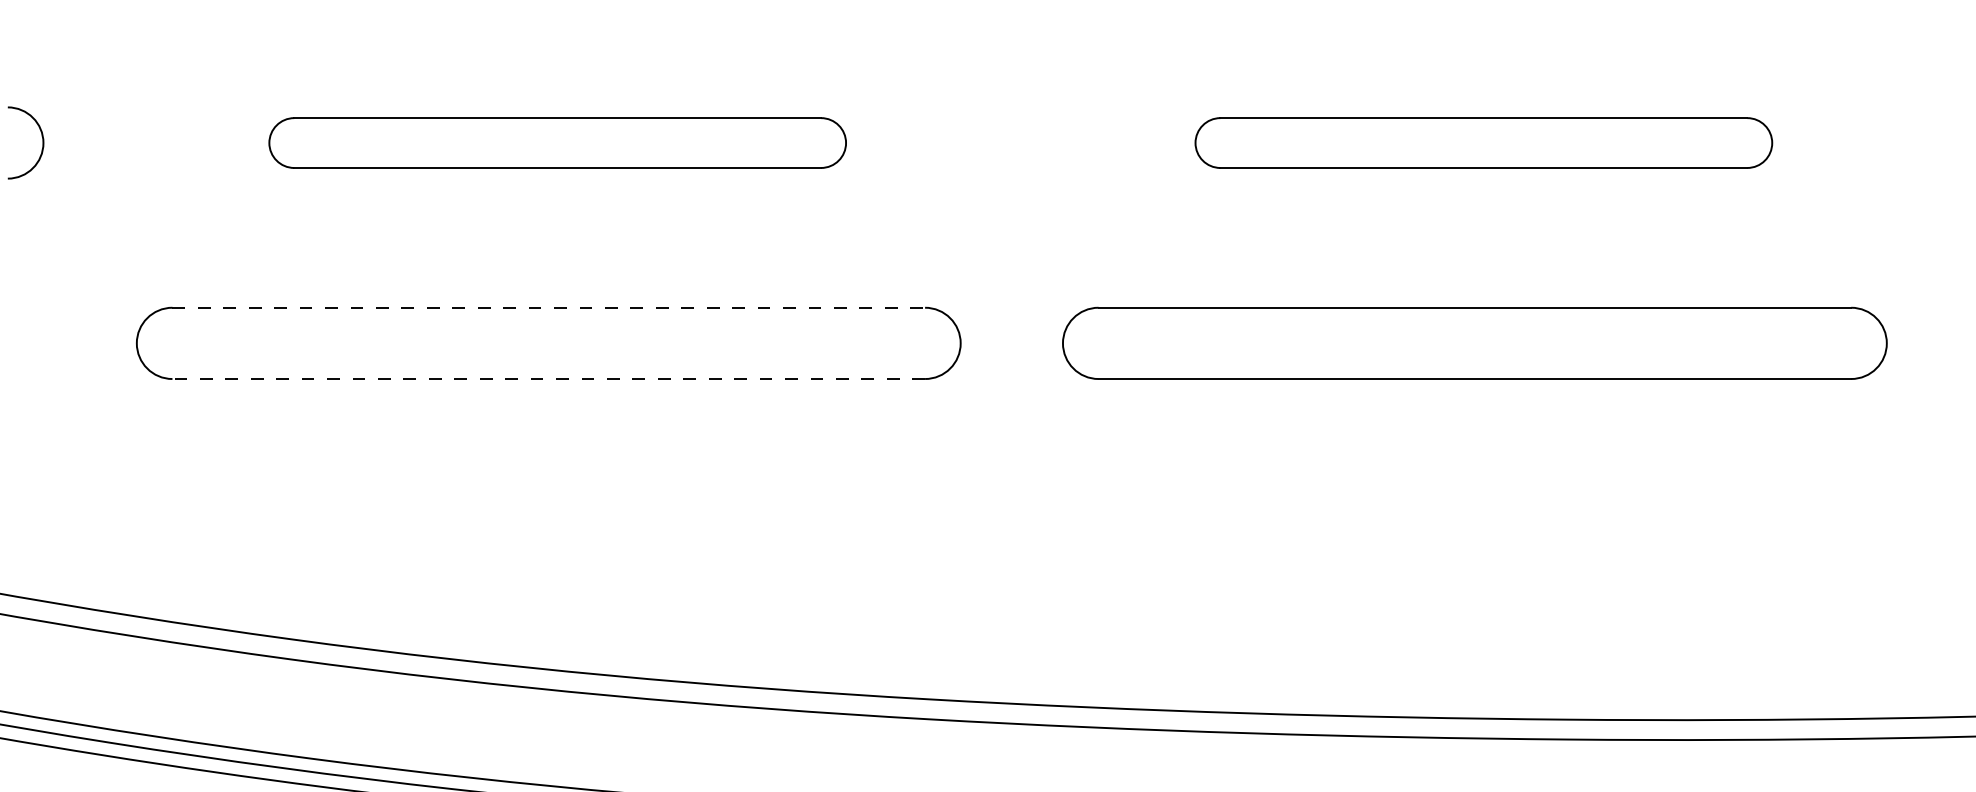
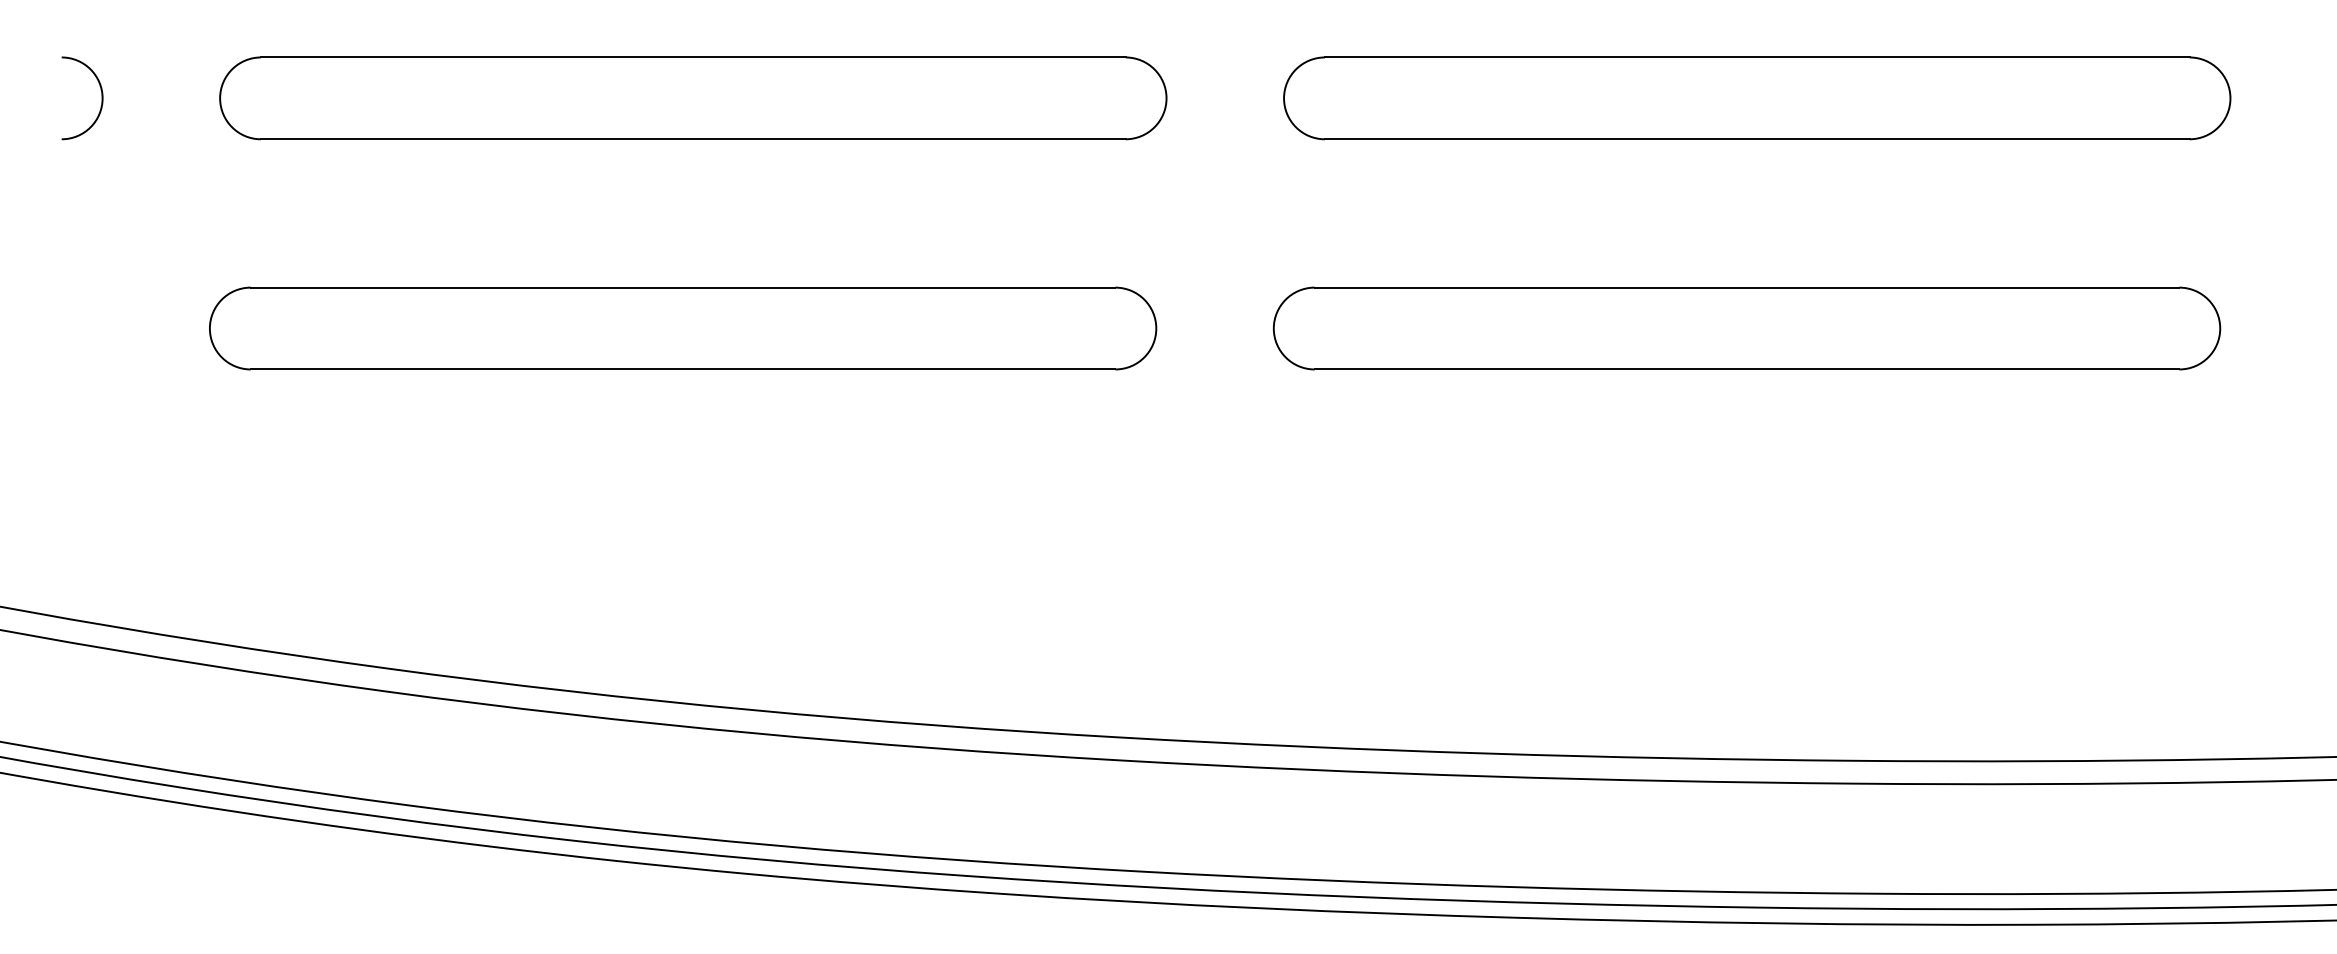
part: (557, 143) -> (693, 98), size x1.43
part: (1484, 143) -> (1757, 98), size x1.43
line: (549, 307) -> (683, 287), dashed -> solid
line: (548, 379) -> (682, 369), dashed -> solid

